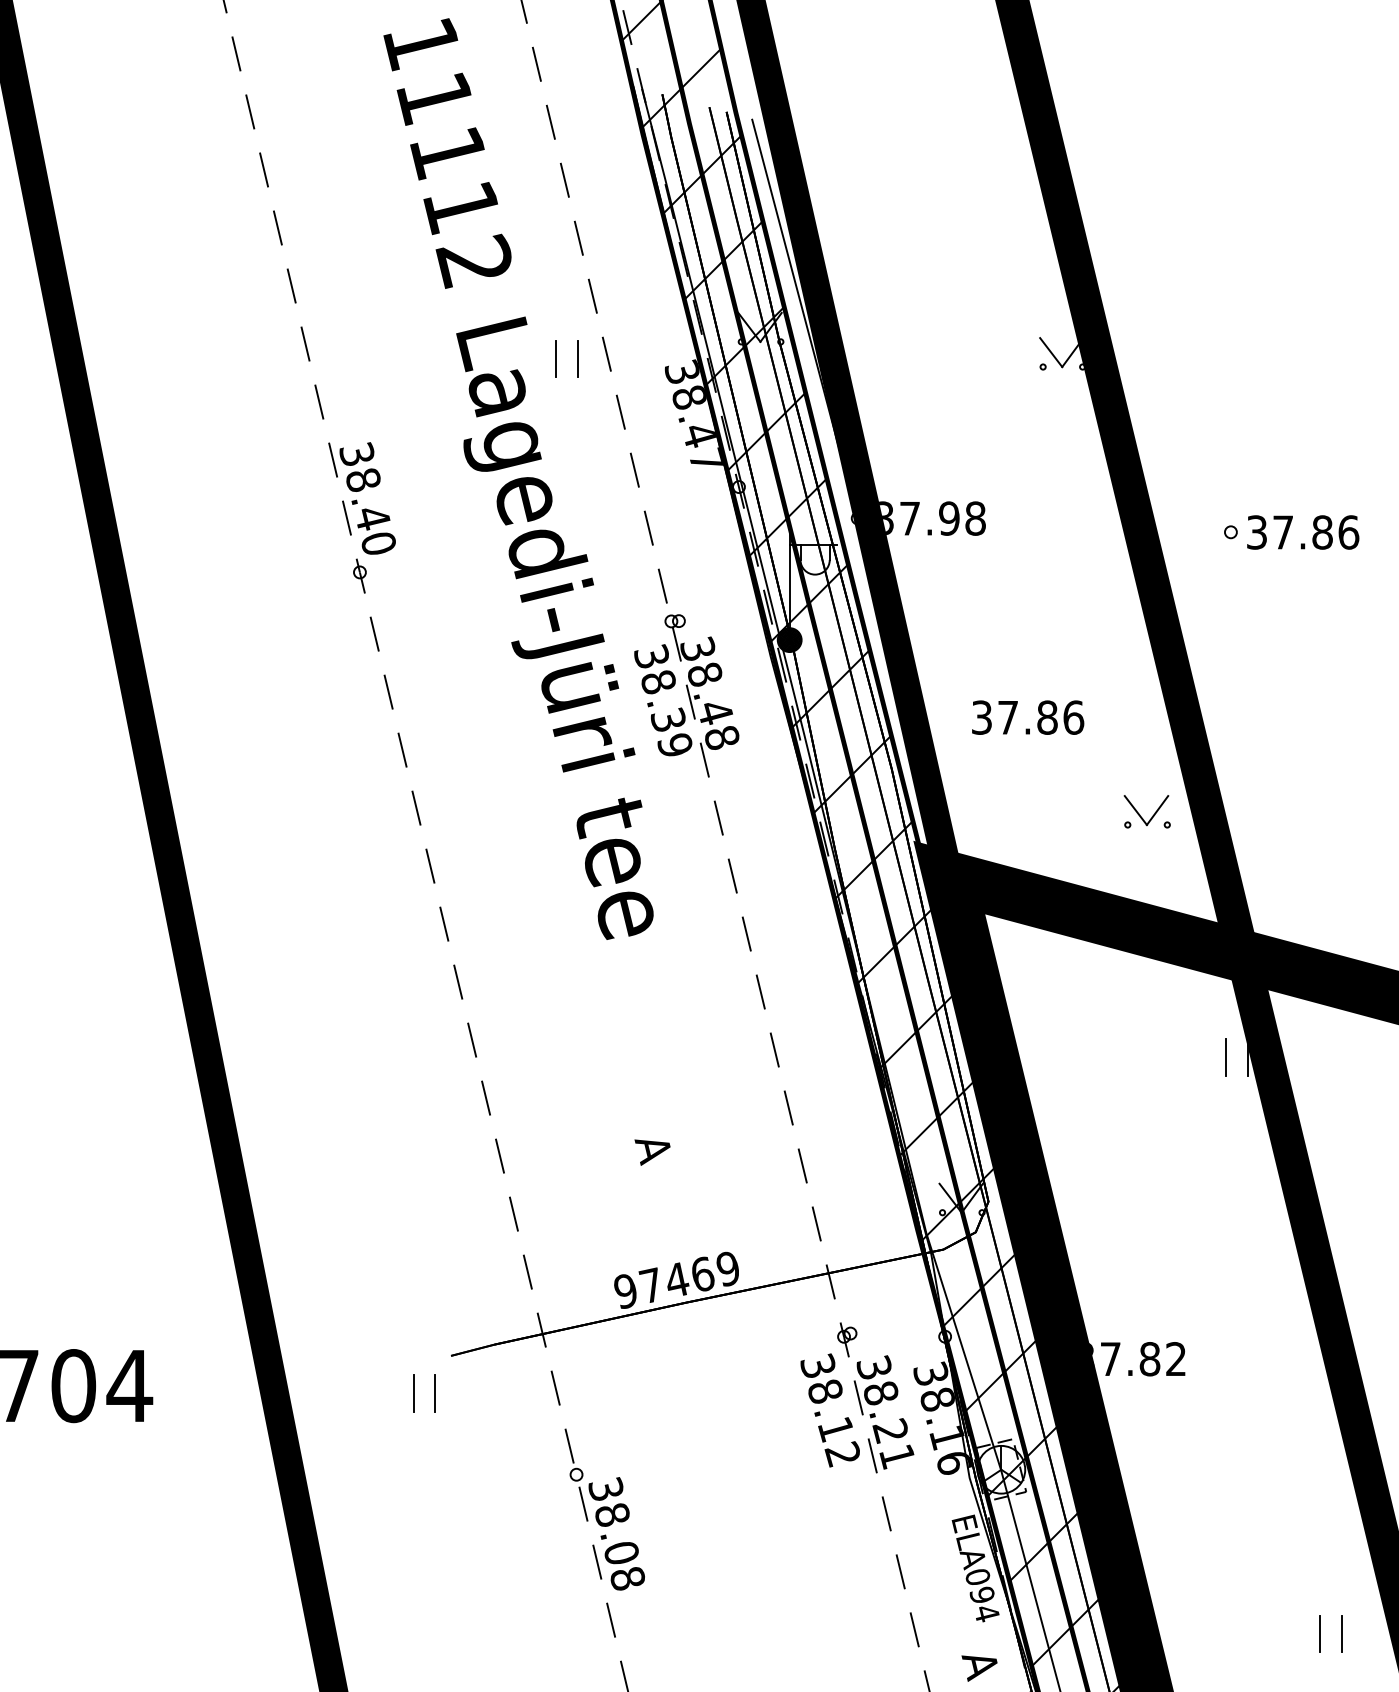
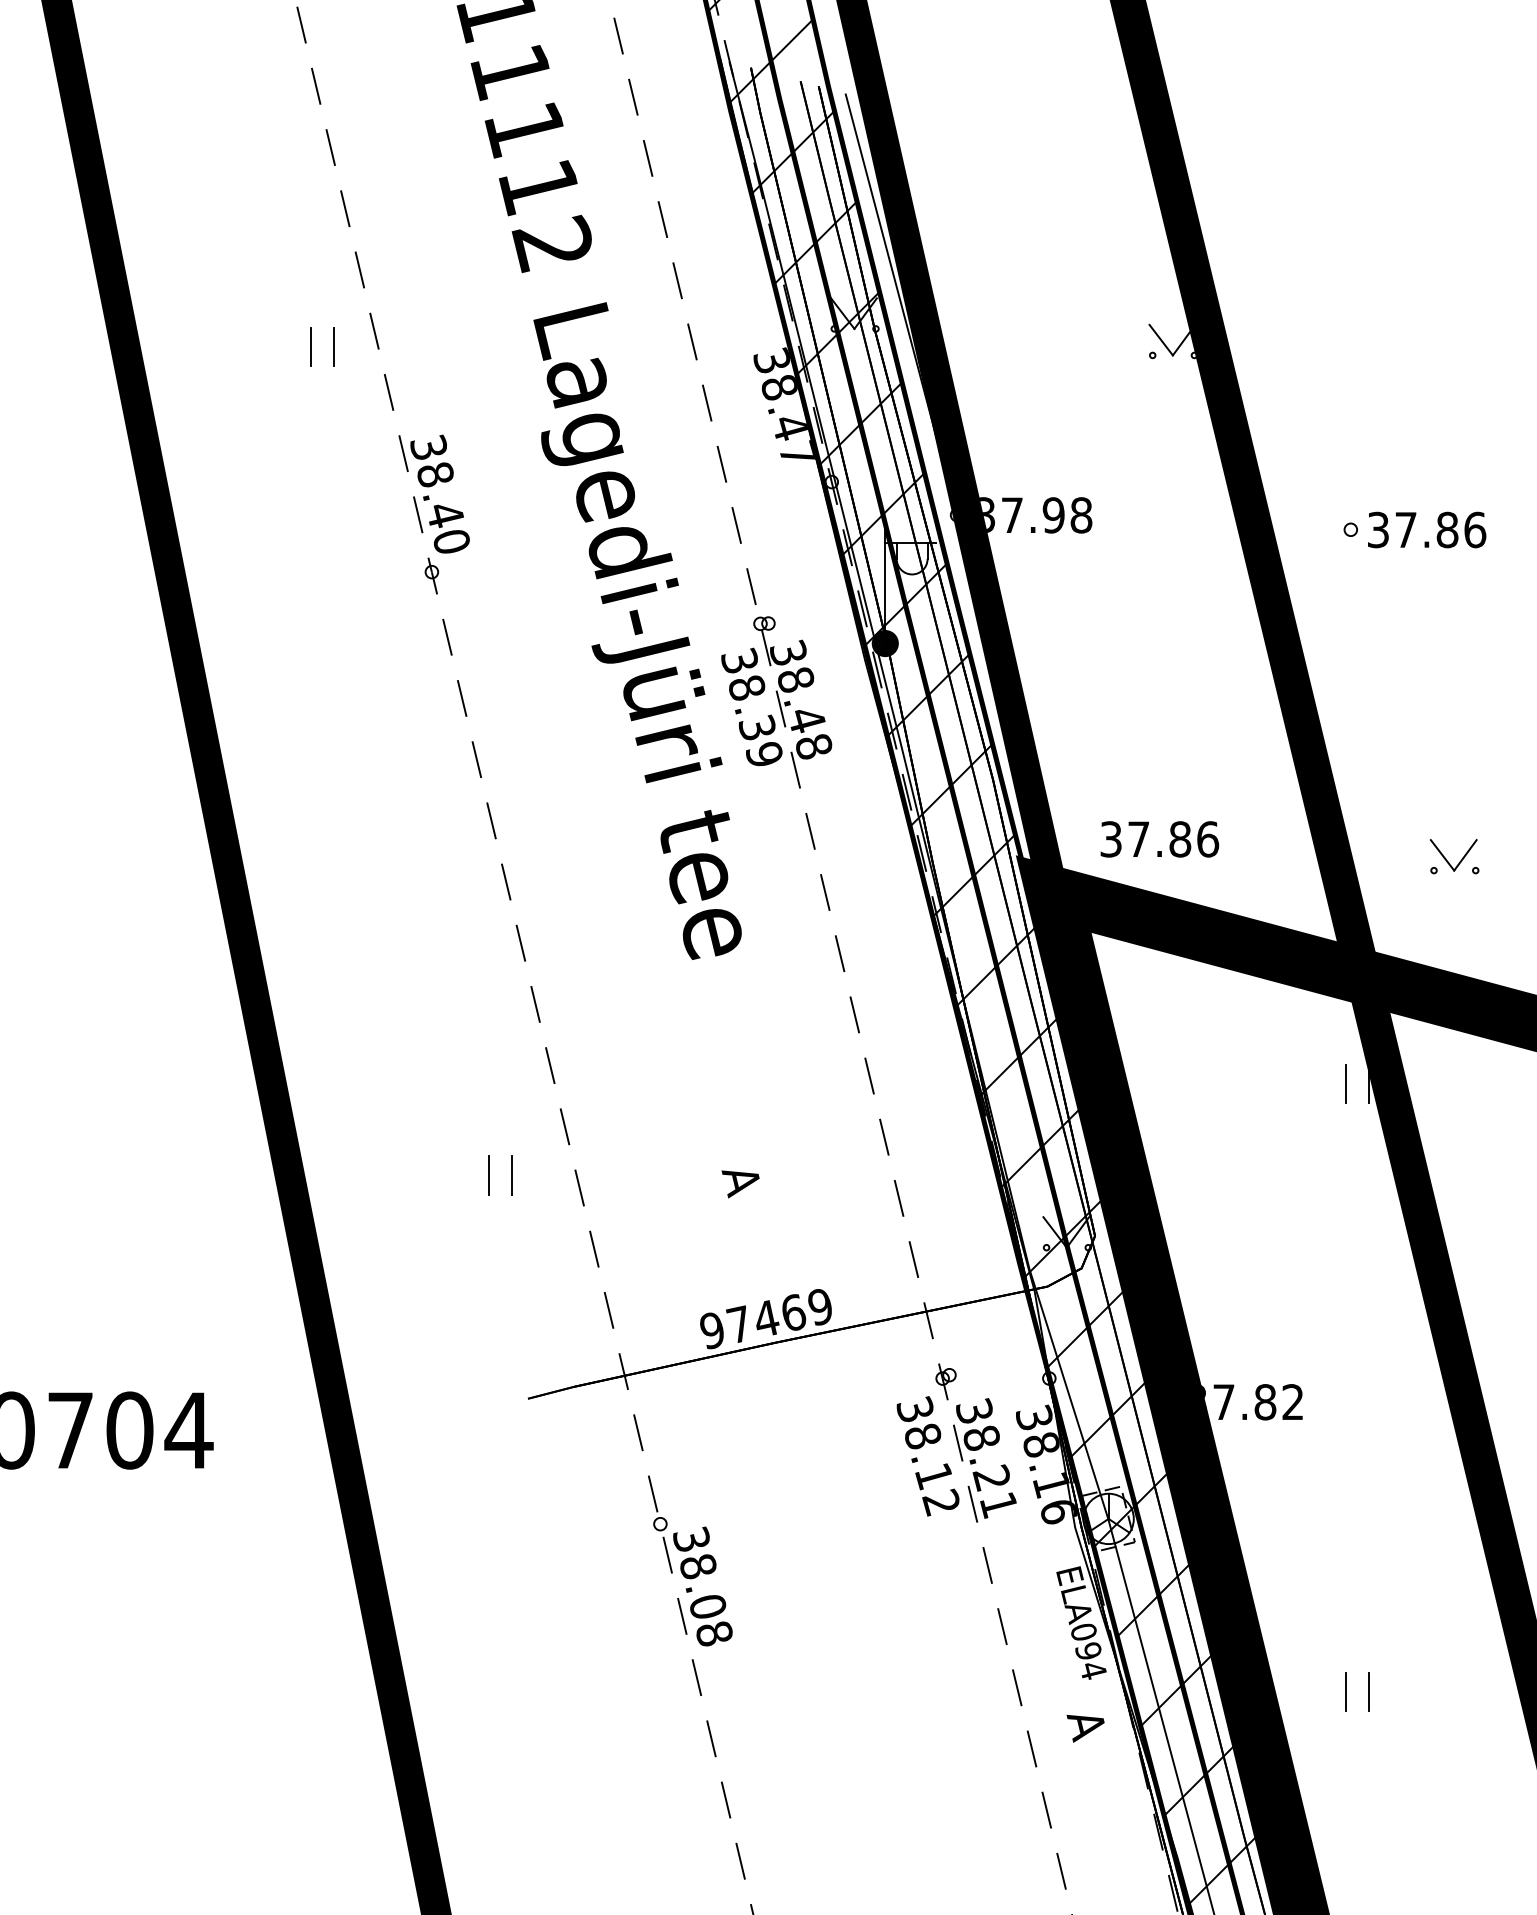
part: (556, 358) -> (311, 346), moved
text: (1027, 717) -> (1159, 839), moved
part: (1151, 816) -> (1459, 861), moved
part: (414, 1393) -> (489, 1175), moved
part: (1320, 1633) -> (1346, 1691), moved

